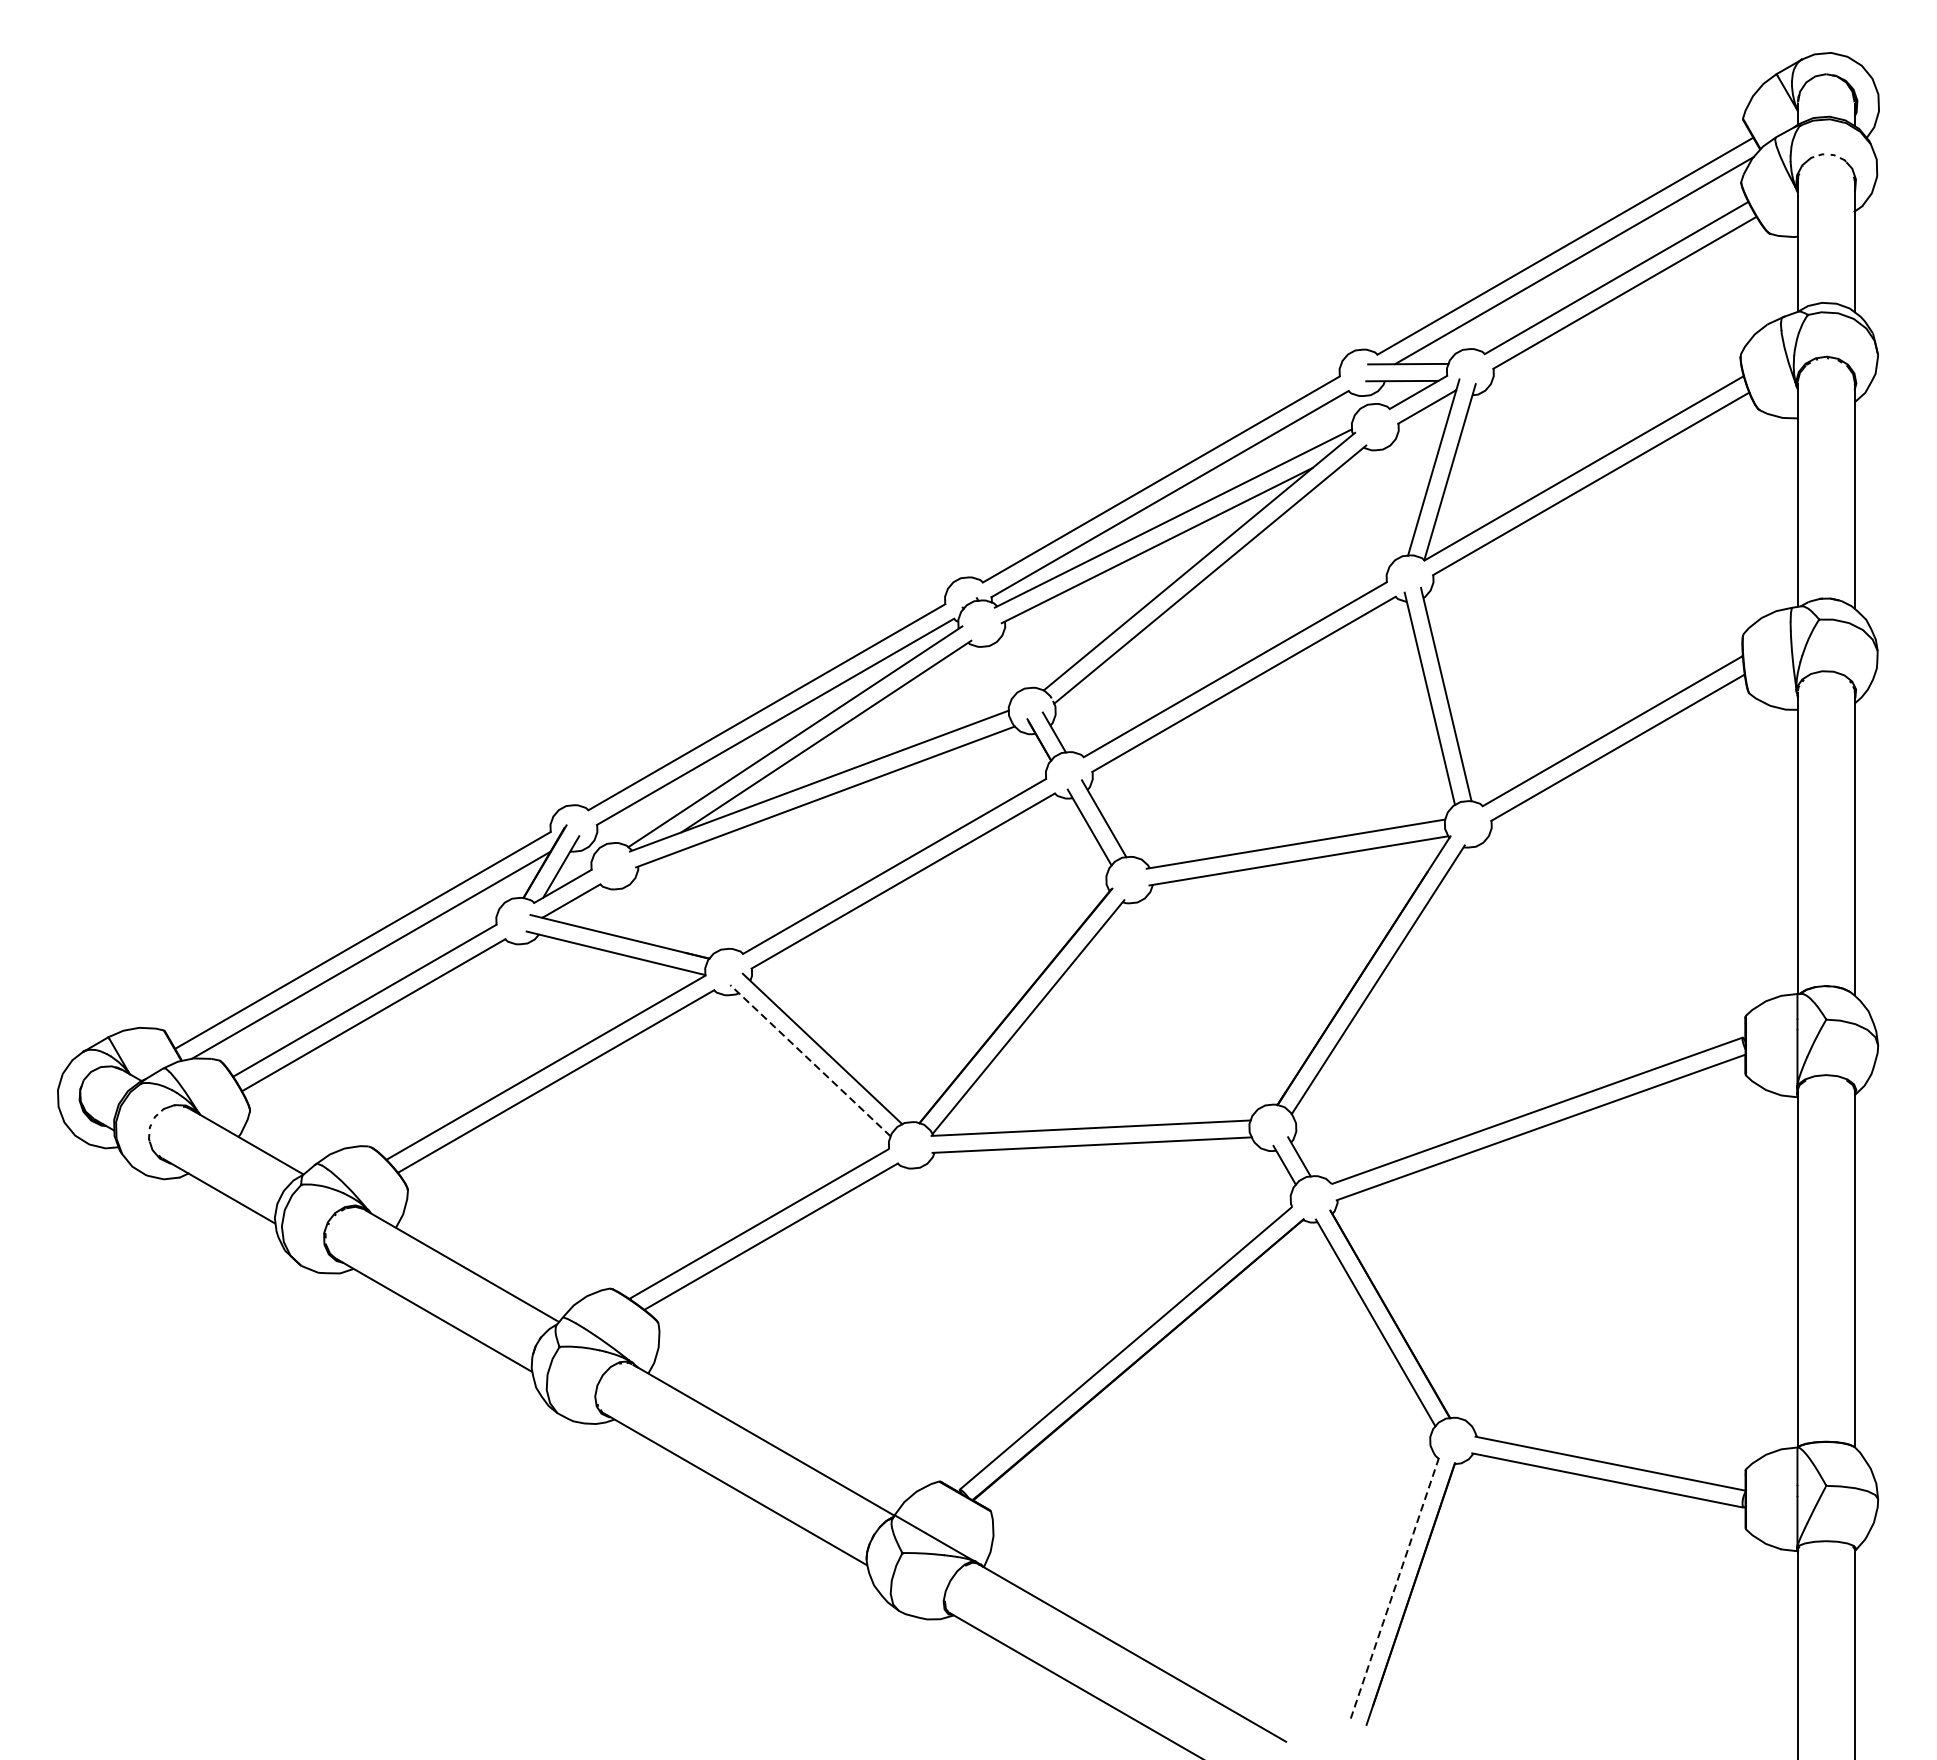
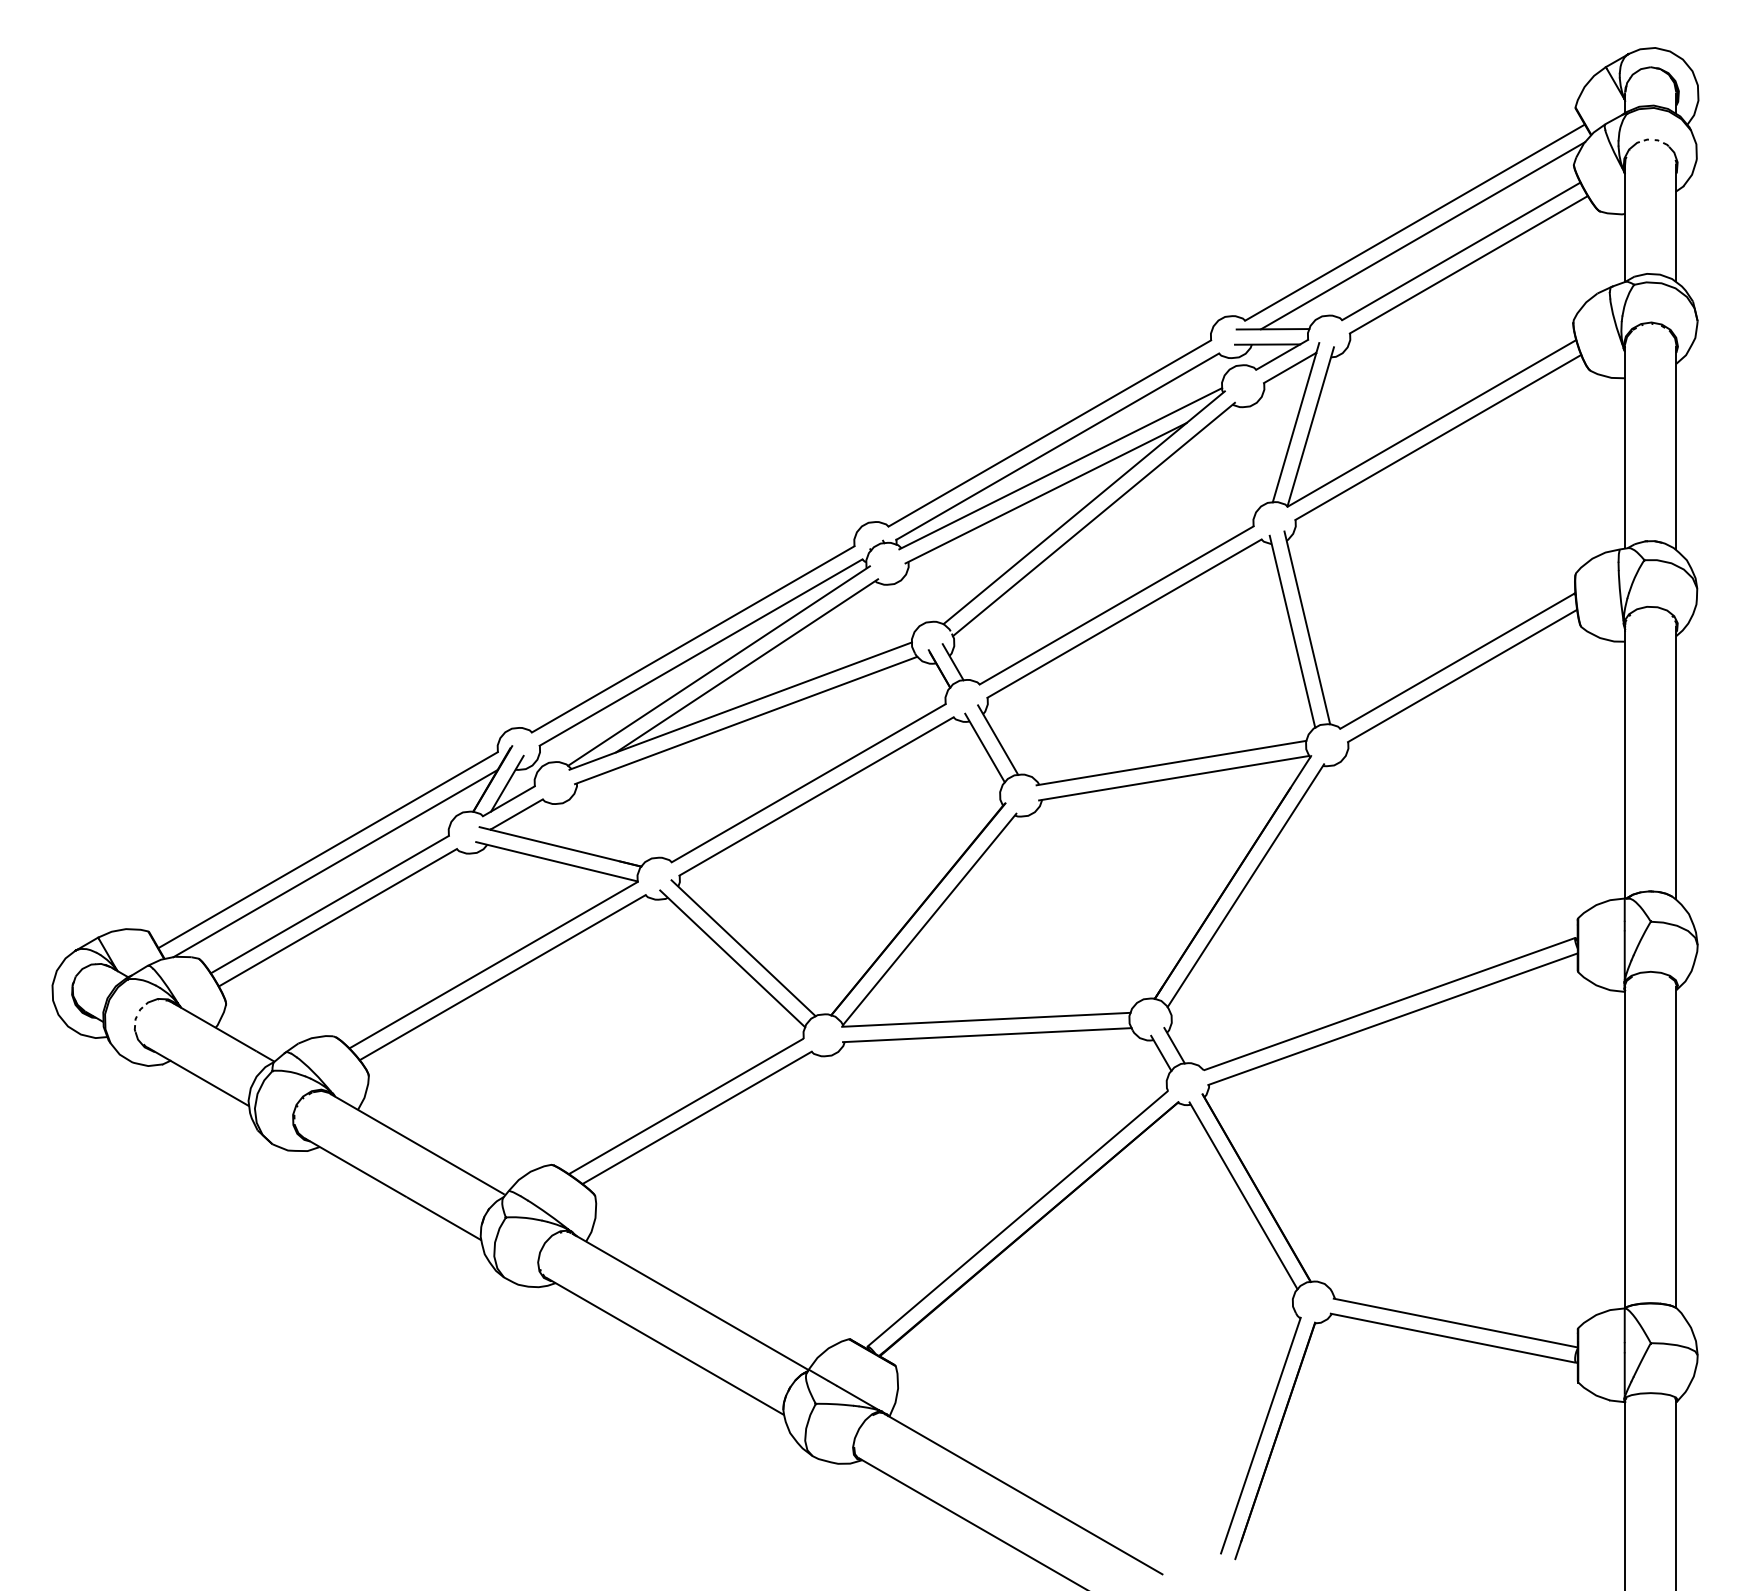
line: (810, 1060) -> (732, 958), dashed -> solid
line: (1394, 1589) -> (1260, 1436), dashed -> solid

